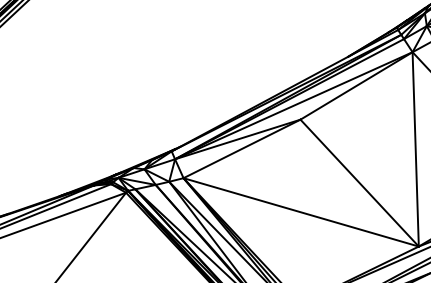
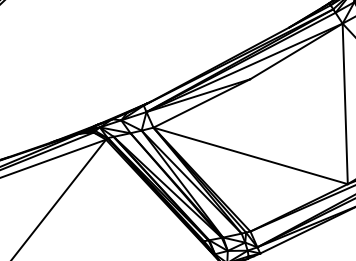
line: (359, 182) -> (298, 131), removed

